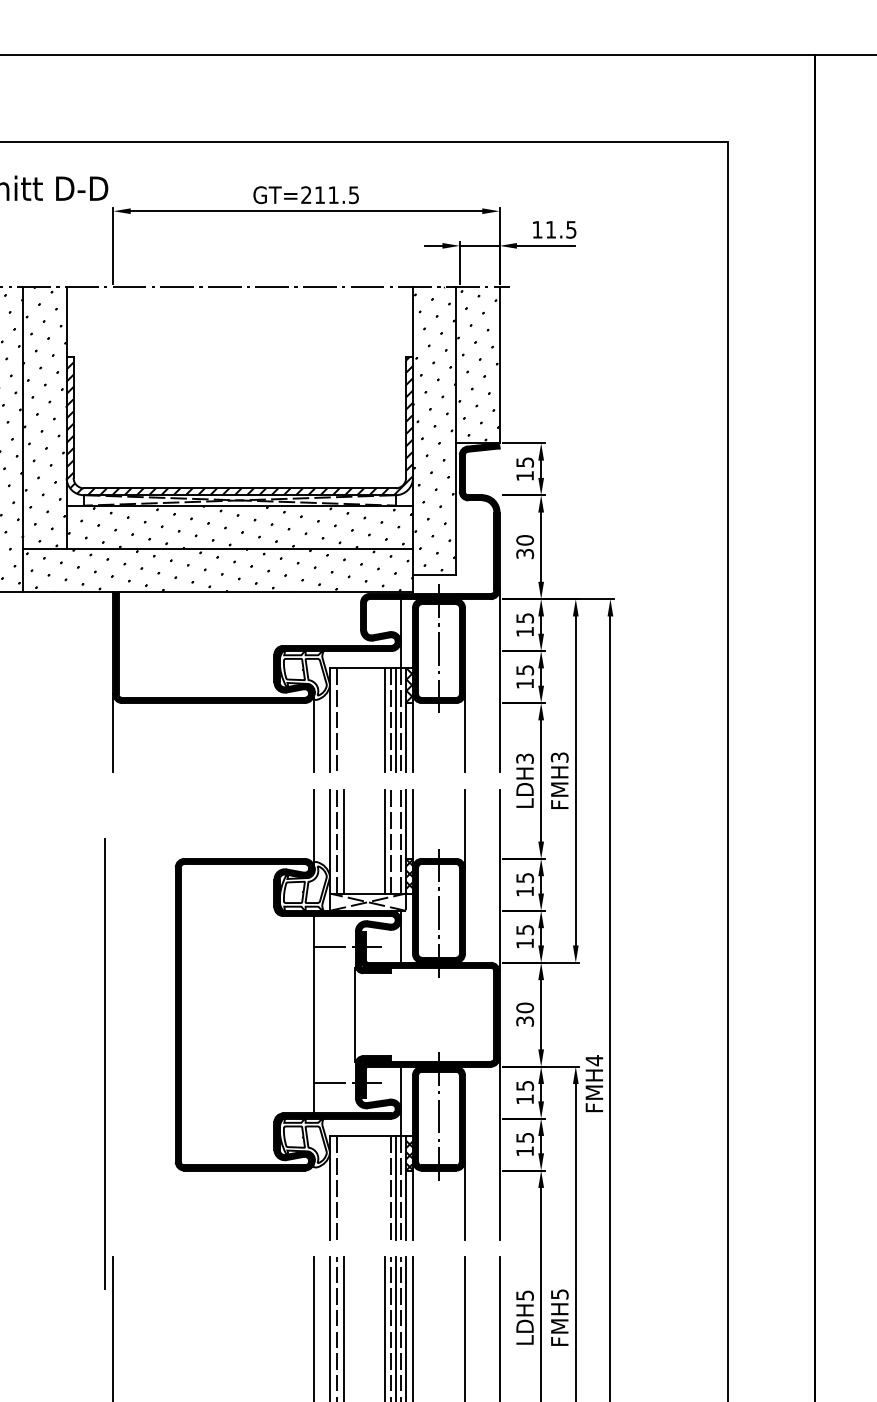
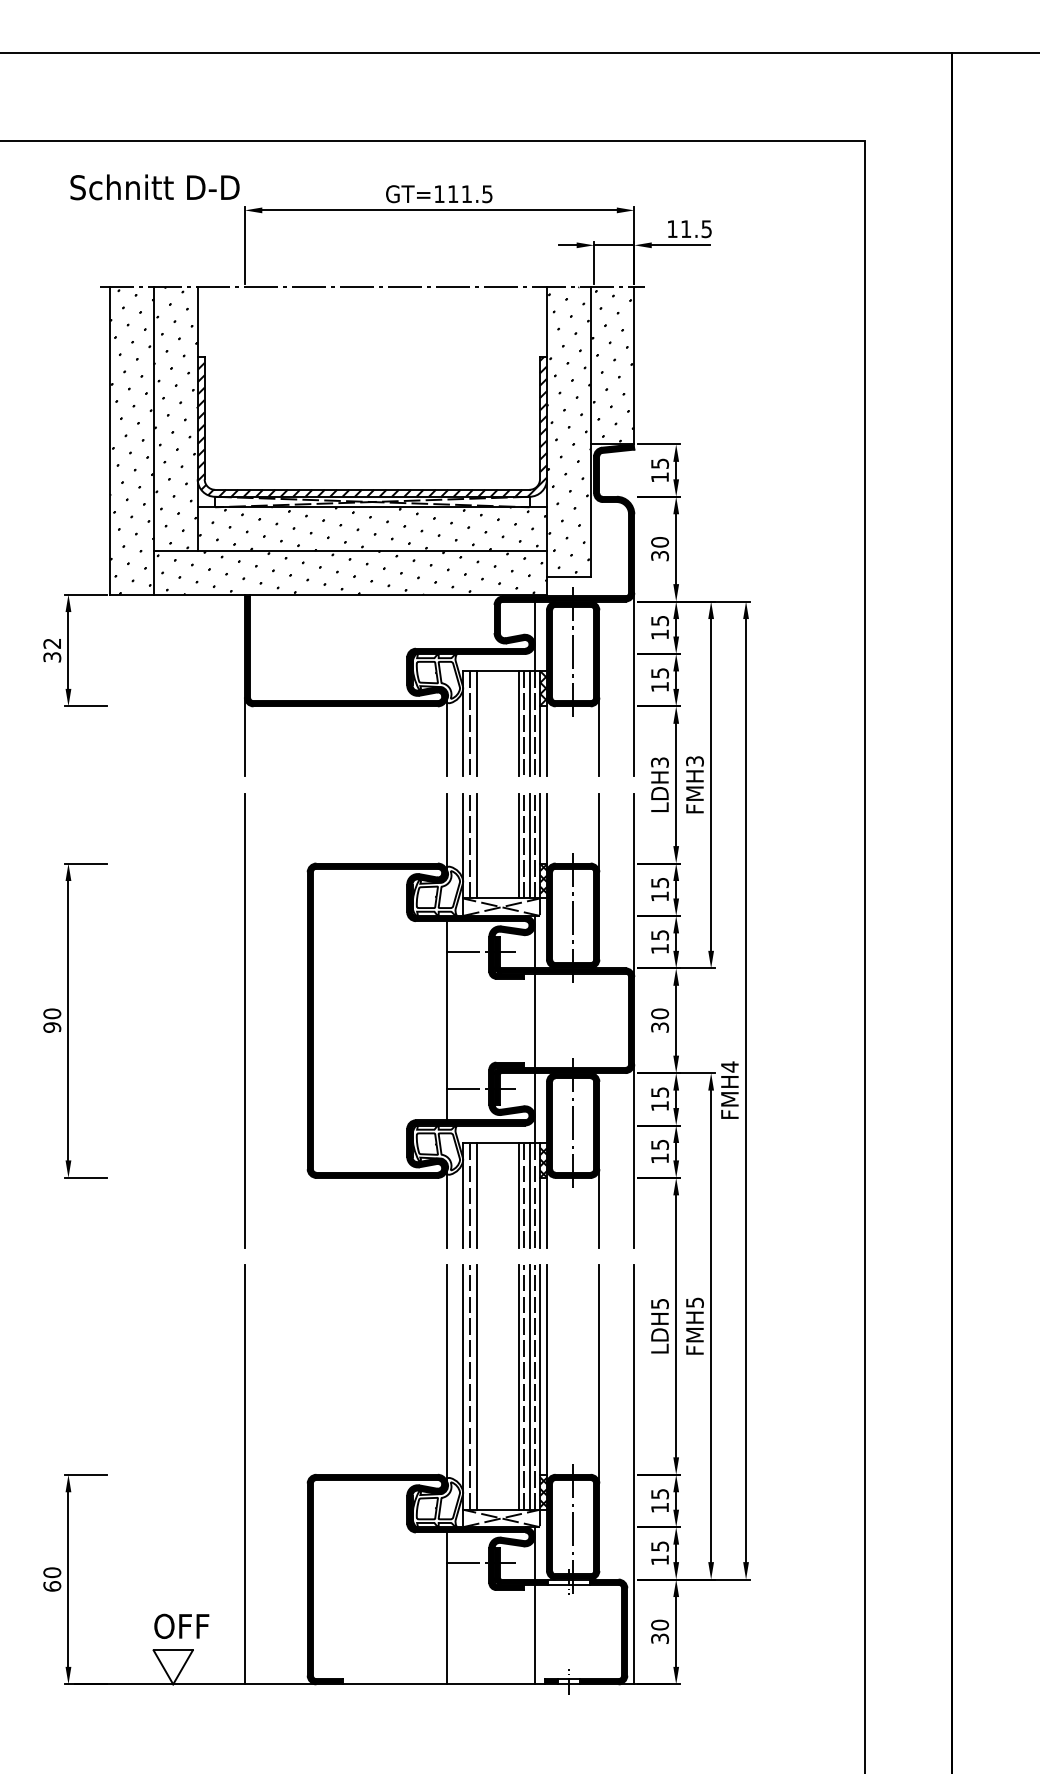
text: (306, 194) -> (439, 193), GT=211.5 -> GT=111.5
line: (344, 720) -> (477, 723), added
line: (395, 841) -> (529, 845), added
line: (355, 1014) -> (534, 1020), moved
line: (104, 1064) -> (244, 1020), moved
line: (344, 1187) -> (477, 1194), added
line: (385, 1187) -> (519, 1194), added
line: (314, 1199) -> (447, 1207), added

